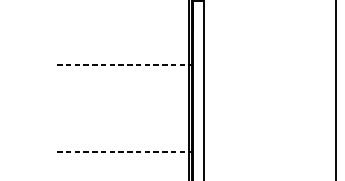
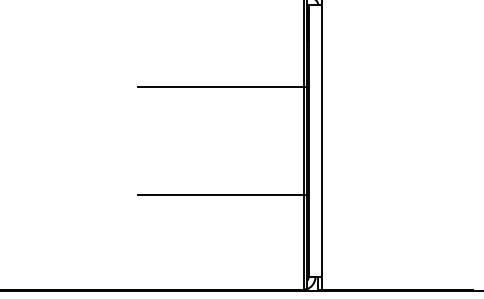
line: (124, 65) -> (222, 86), dashed -> solid
line: (124, 152) -> (222, 195), dashed -> solid

